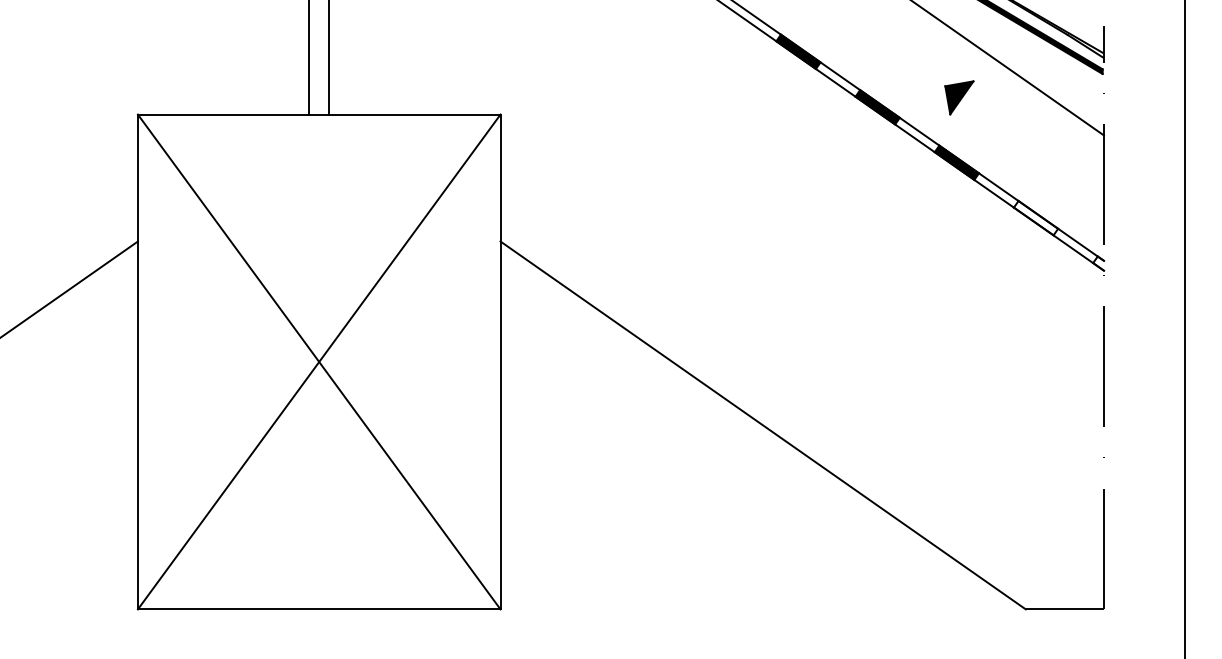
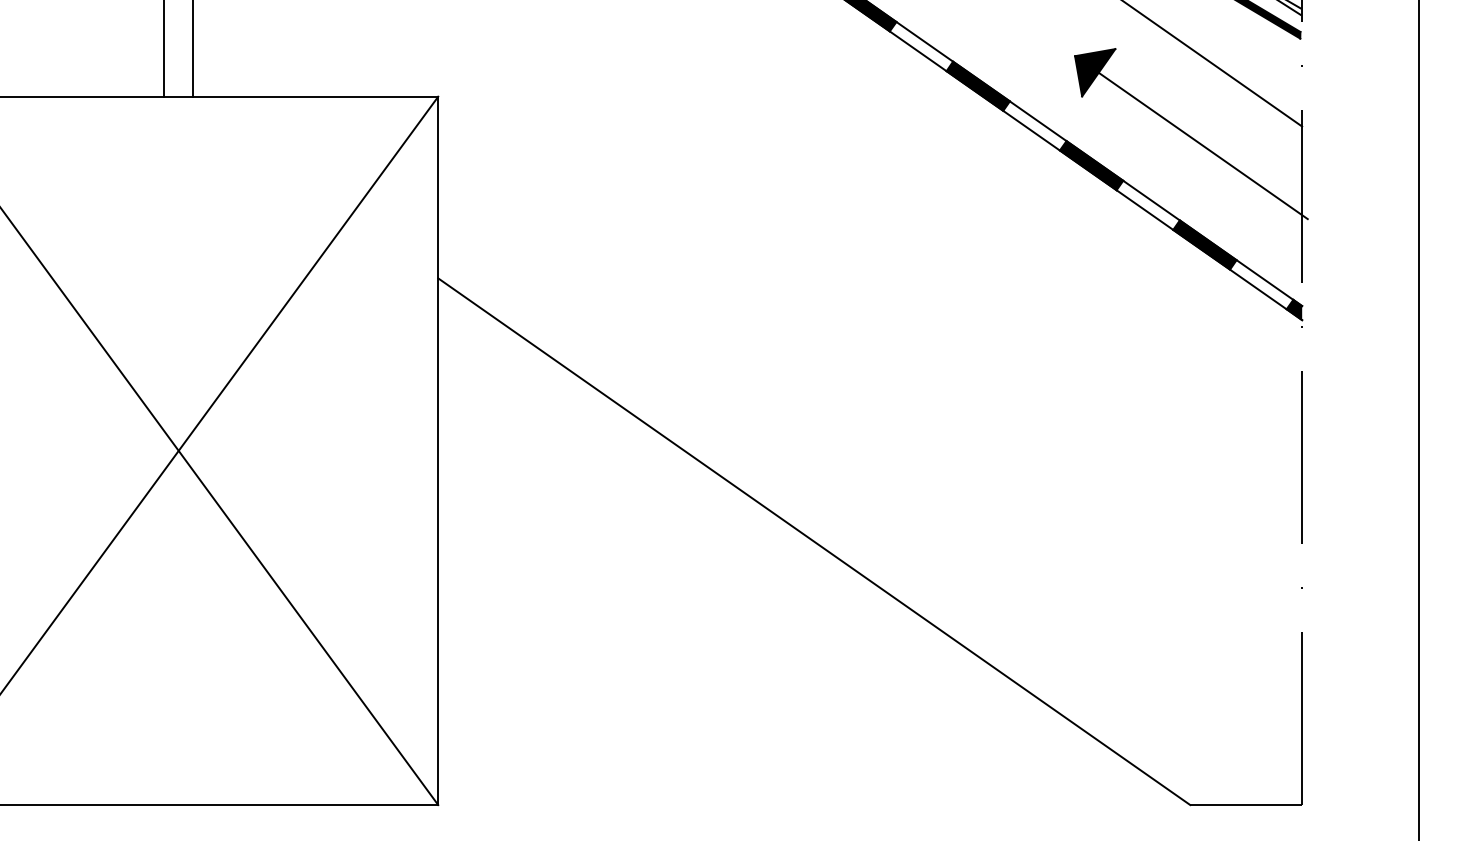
line: (1034, 148) -> (1202, 145), added
fill: (1035, 218) -> (1204, 245), added
fill: (1098, 263) -> (1294, 309), added

